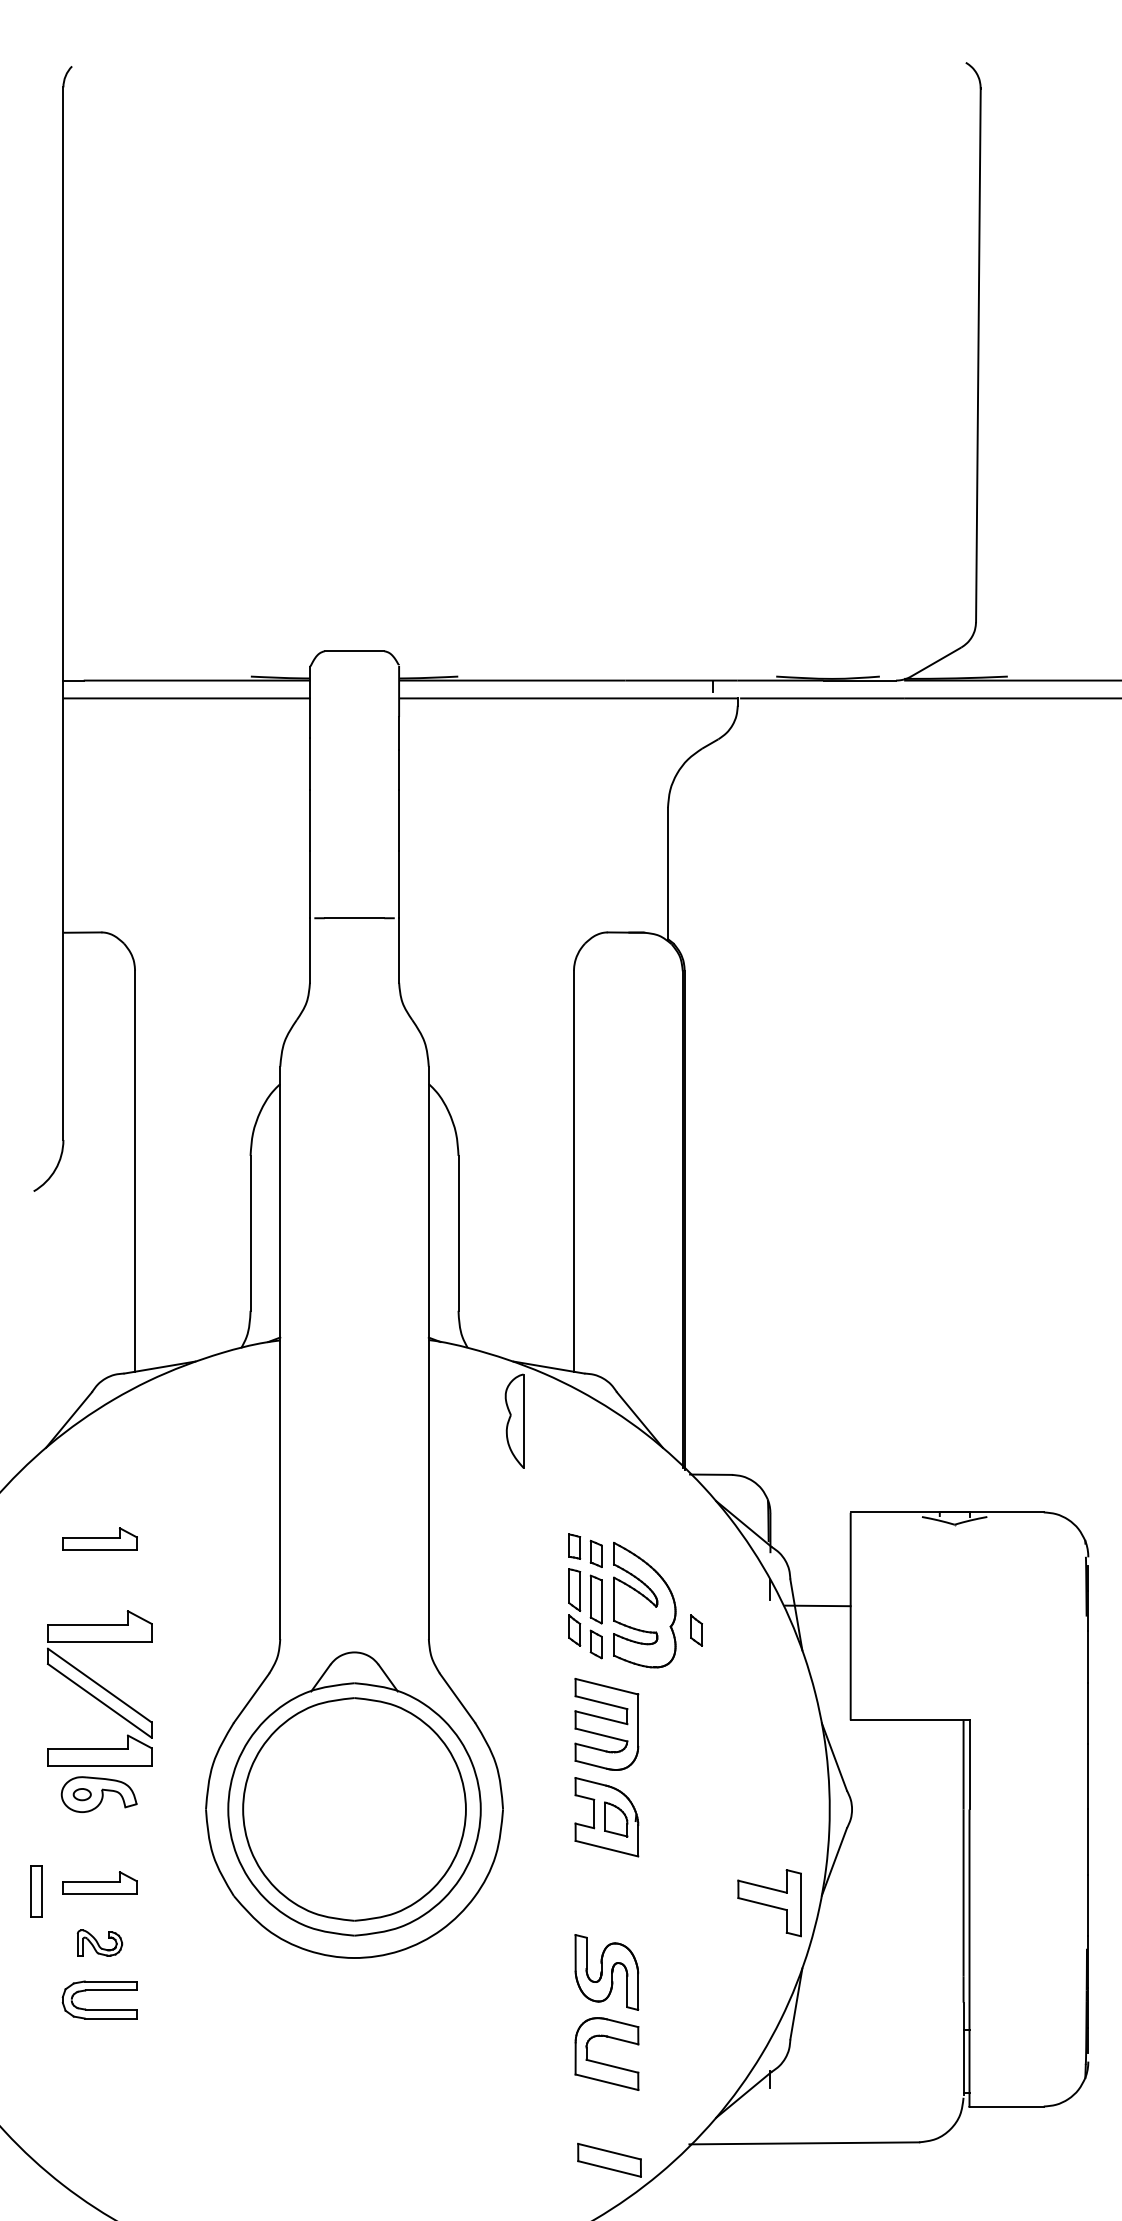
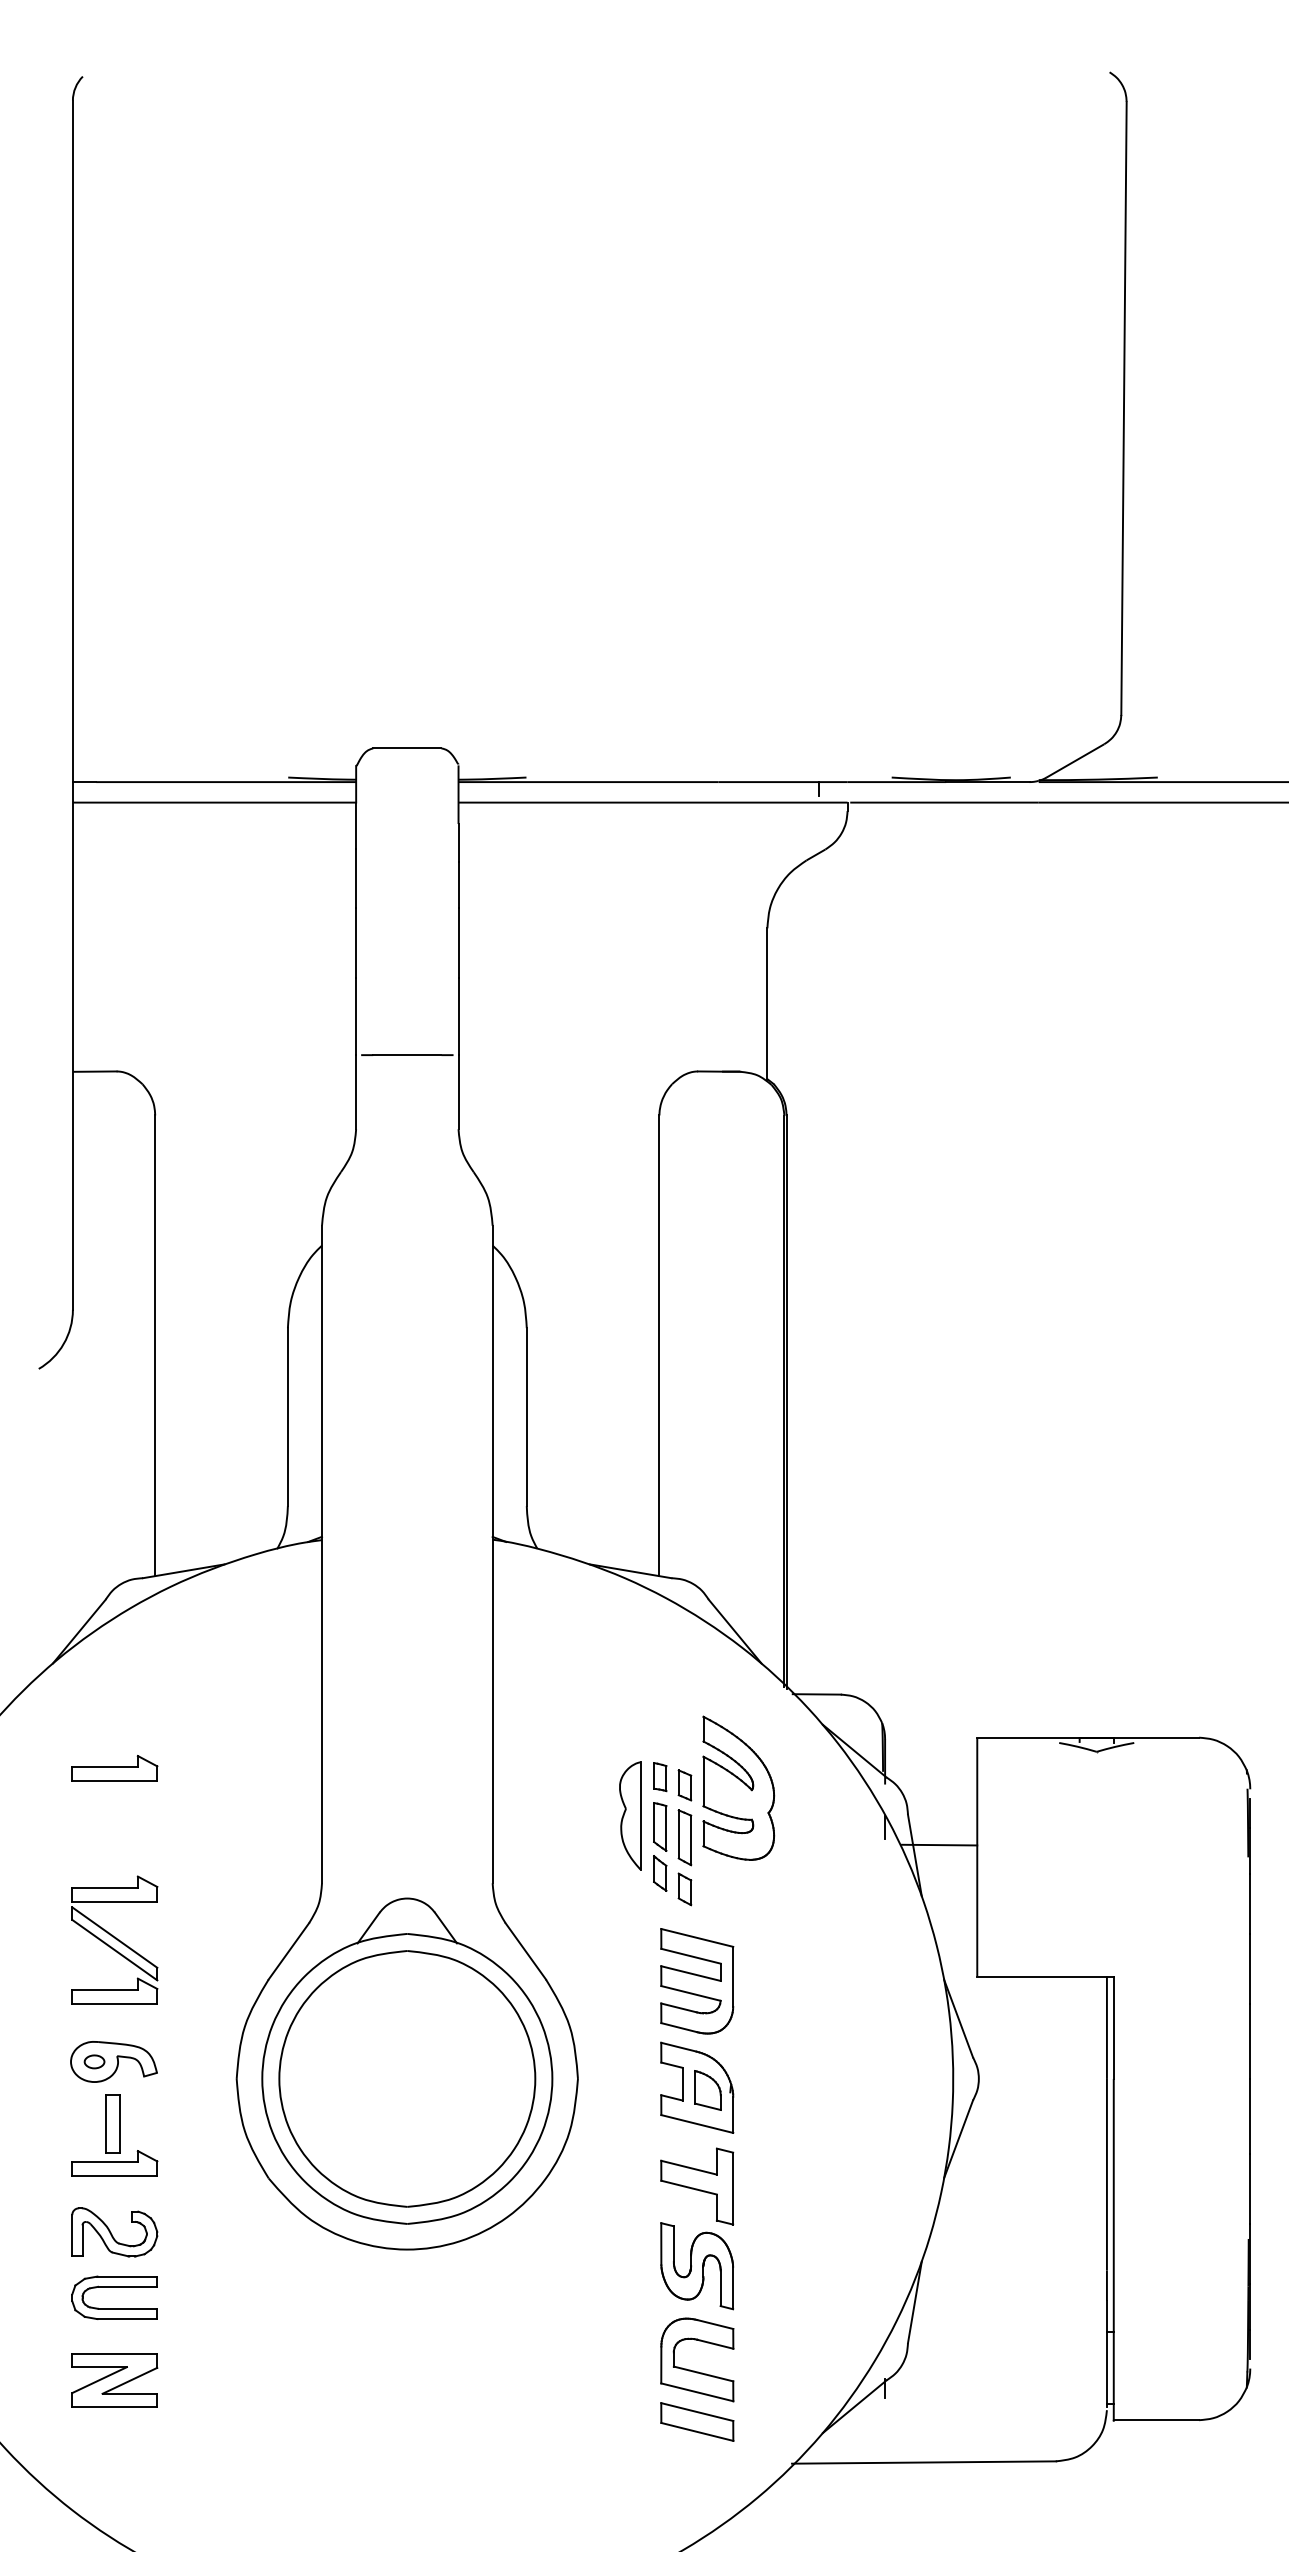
part: (514, 1420) -> (630, 1815), moved
part: (644, 1604) -> (738, 1787), moved
part: (696, 1630) -> (800, 1873), removed
part: (99, 1688) -> (114, 1939), size x0.71
part: (36, 1890) -> (112, 2123), moved
part: (769, 1903) -> (697, 2186), moved
part: (99, 1943) -> (114, 2232), size x1.67
part: (99, 2071) -> (114, 2380), added
part: (609, 2159) -> (697, 2421), moved

